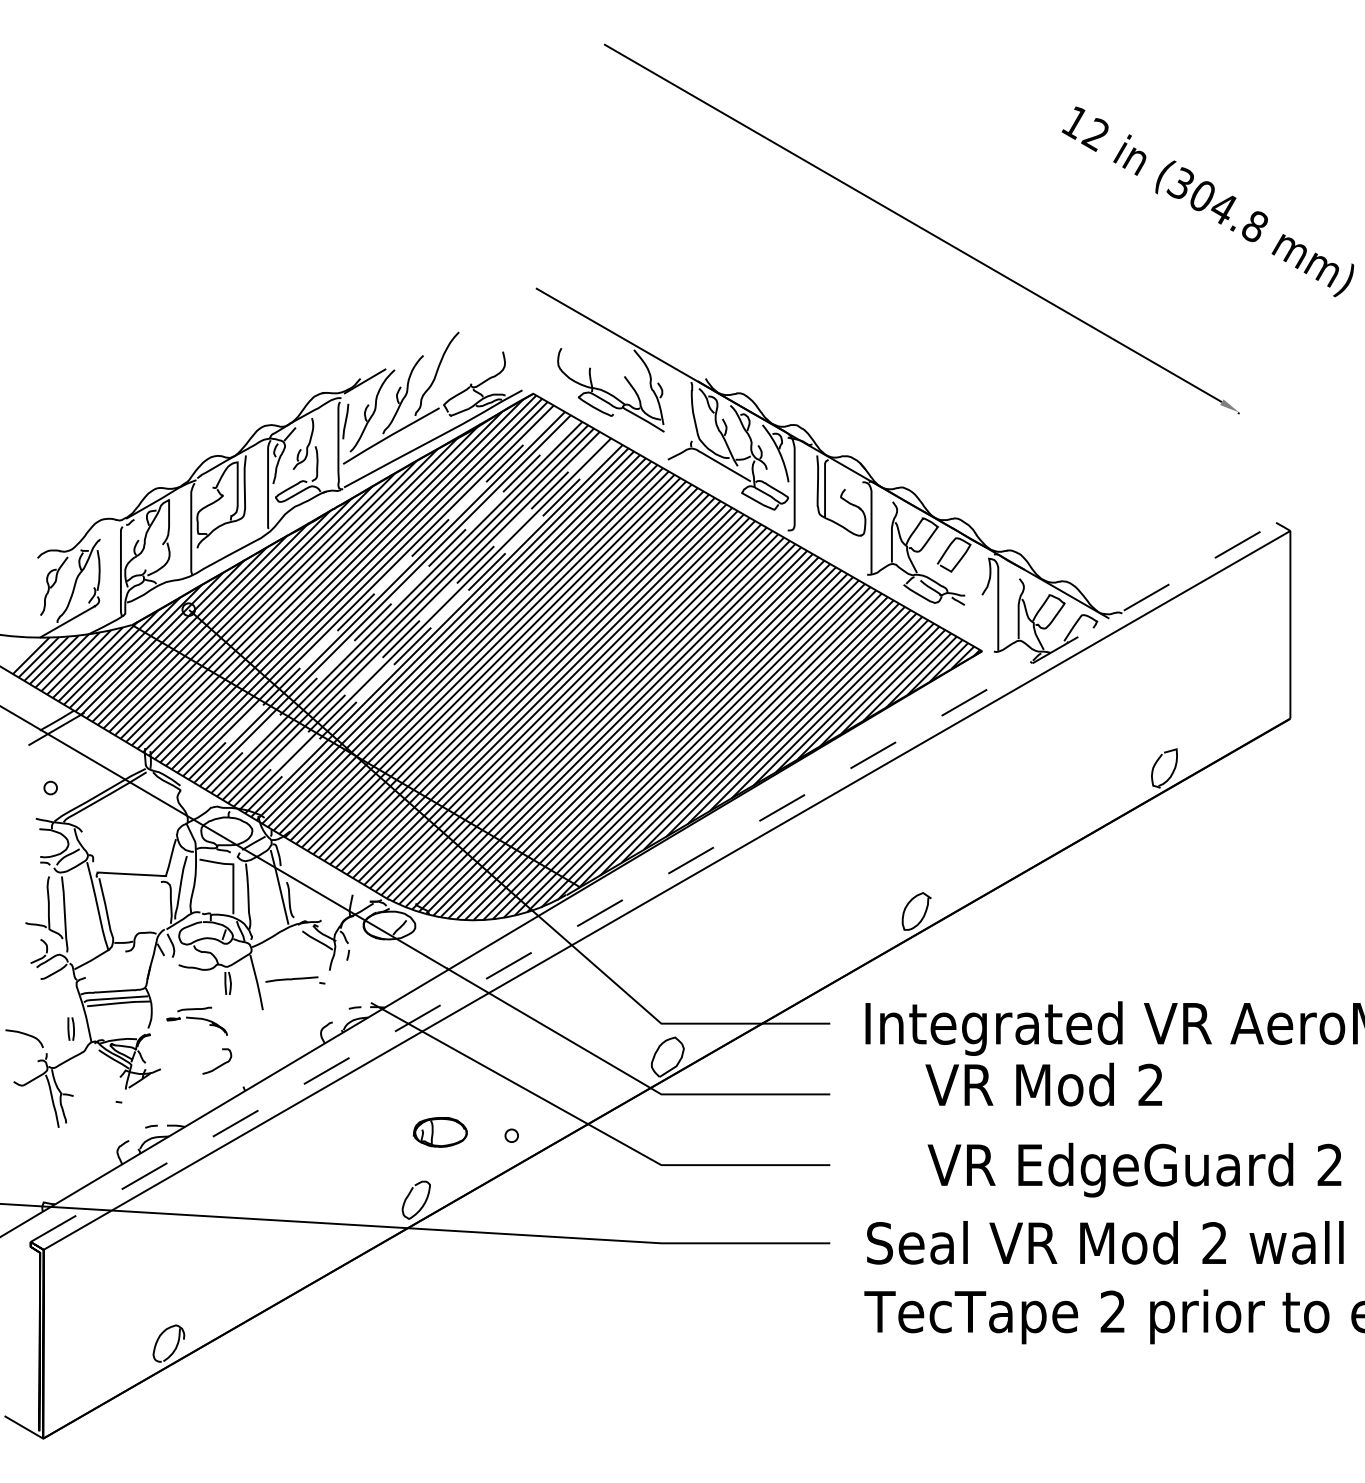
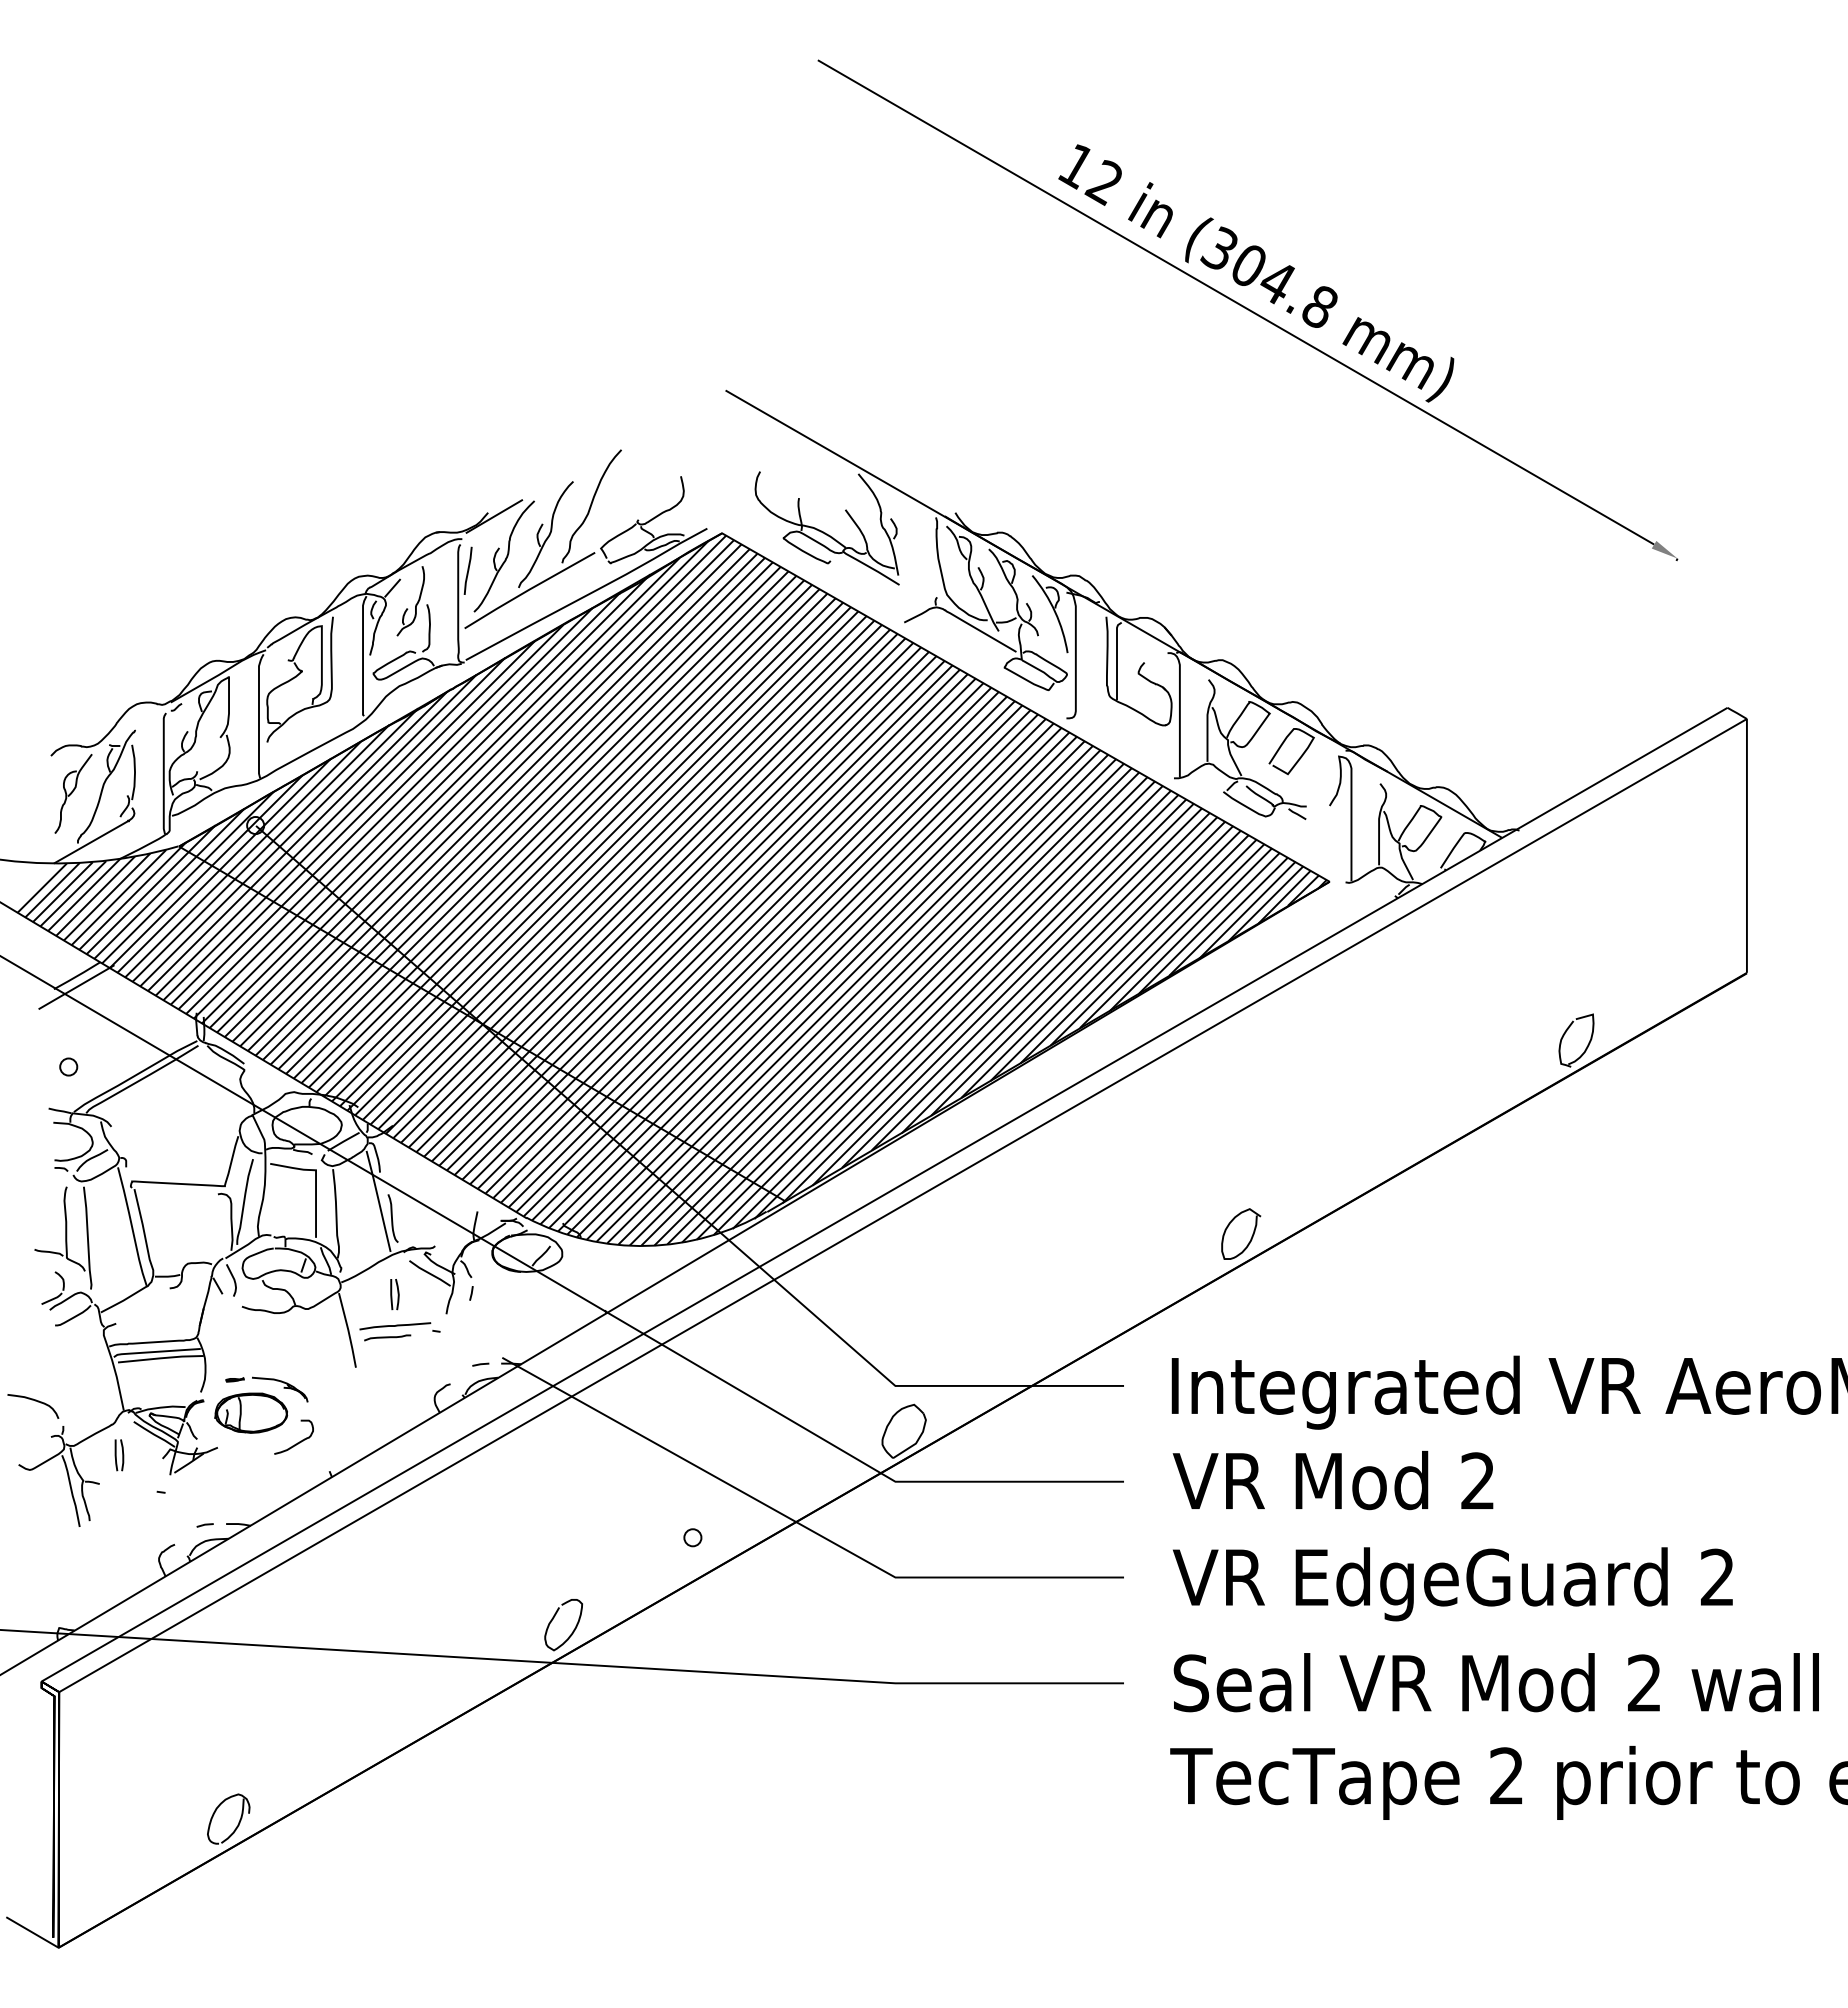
text: (1208, 201) -> (1256, 273), moved
line: (374, 594) -> (506, 804), dashed -> solid
line: (391, 603) -> (529, 817), dashed -> solid
line: (419, 620) -> (568, 840), dashed -> solid
line: (430, 628) -> (583, 850), dashed -> solid
line: (654, 882) -> (885, 1194), dashed -> solid
part: (227, 983) -> (394, 1294), moved
curve: (194, 1009) -> (387, 1337), moved
part: (71, 1029) -> (119, 1455), moved
text: (1043, 1084) -> (1332, 1480), moved
part: (439, 1131) -> (250, 1412), moved
text: (1134, 1170) -> (1452, 1584), moved

